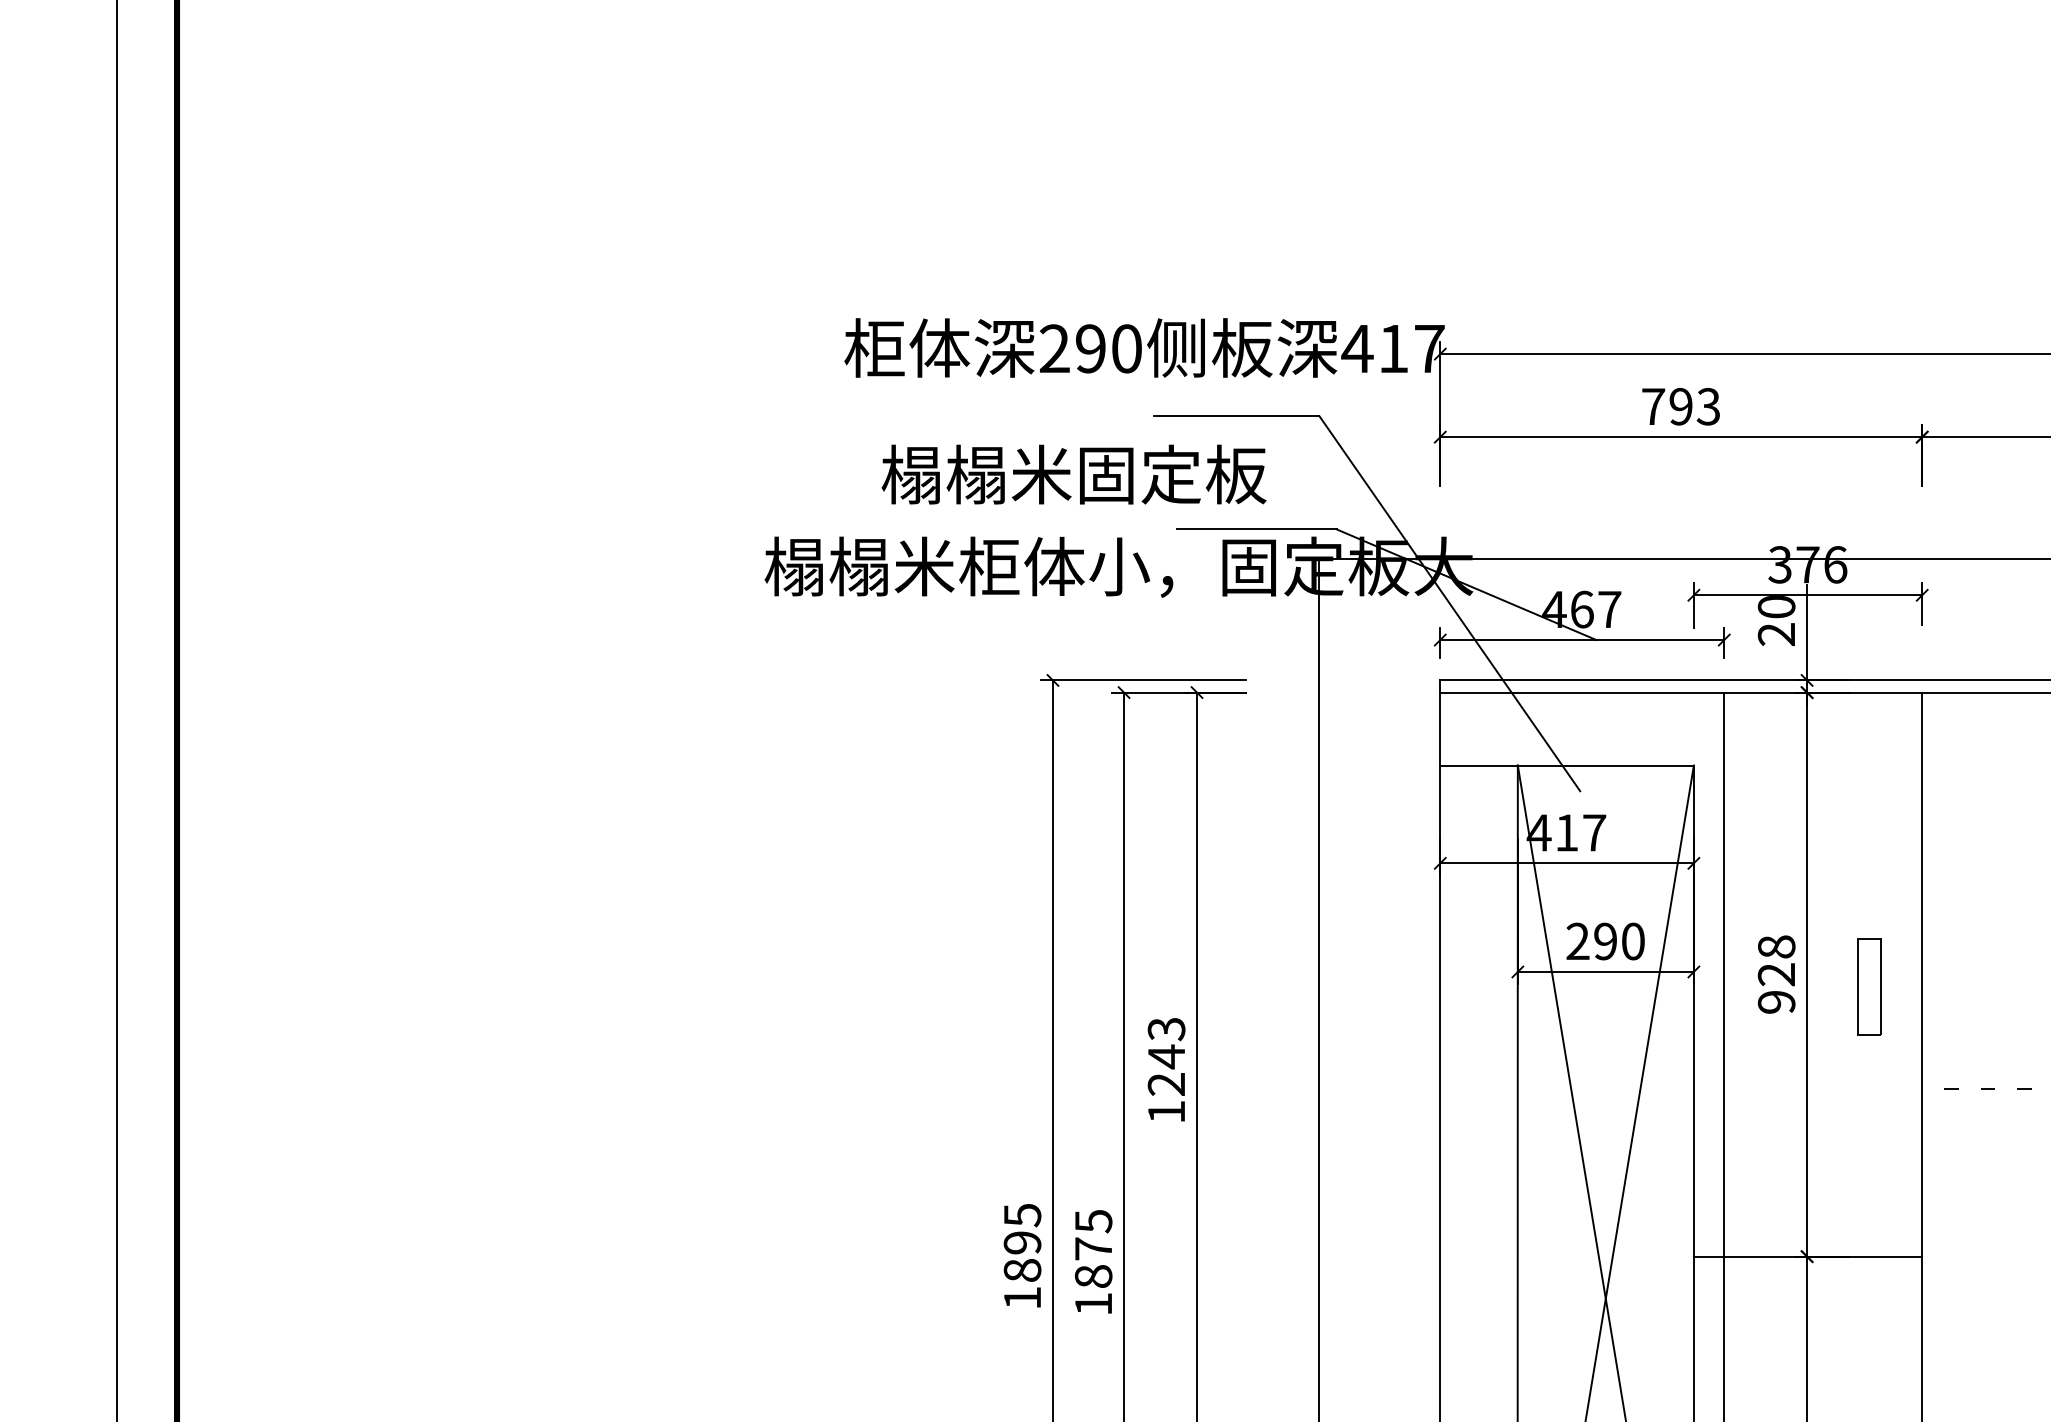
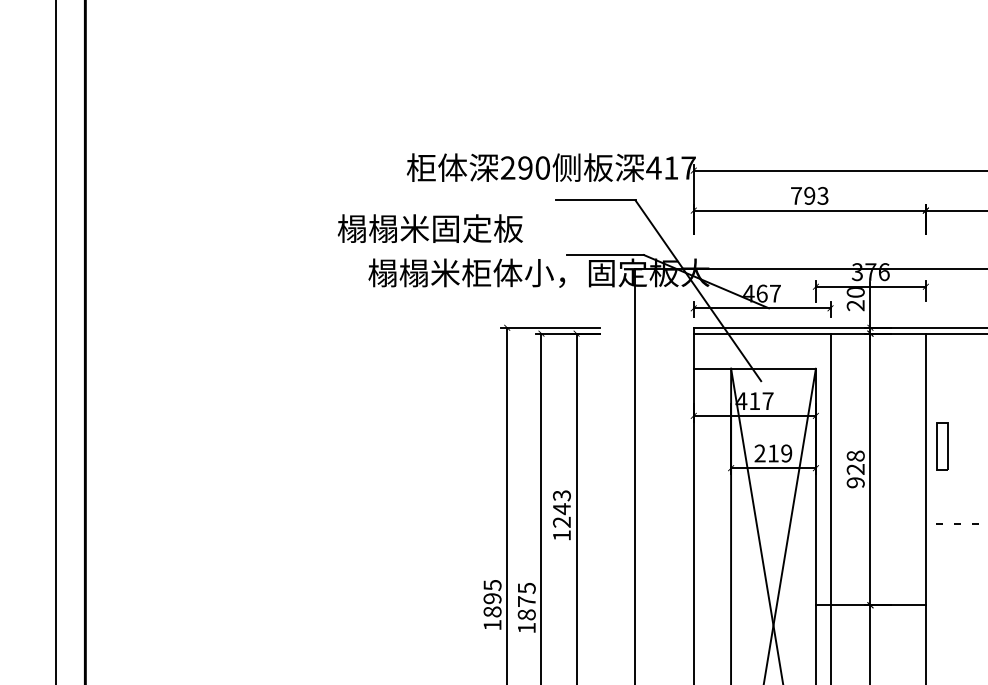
text: (1074, 474) -> (430, 228), moved
text: (1620, 941) -> (780, 453), 290 -> 219
part: (1869, 987) -> (942, 446), moved

